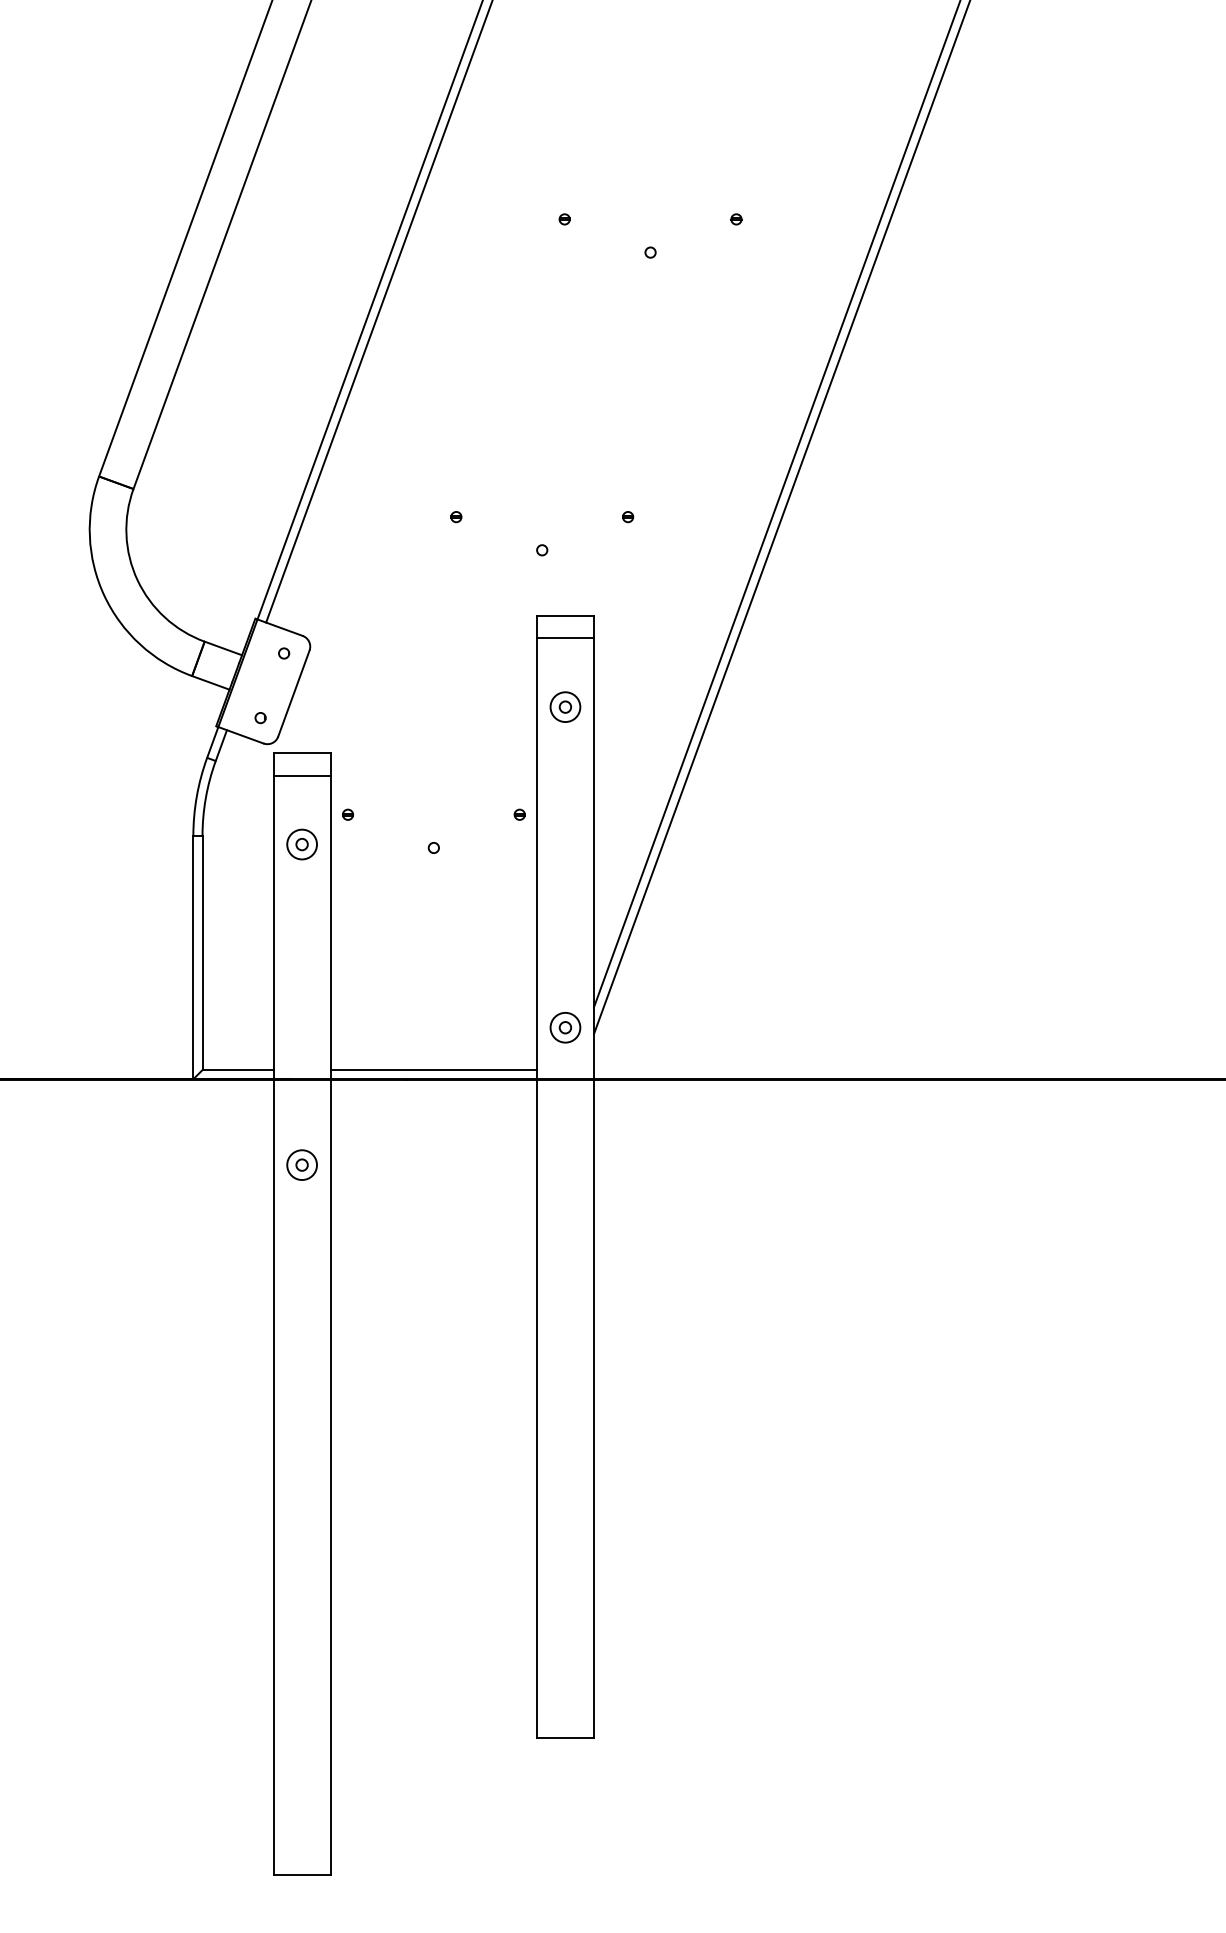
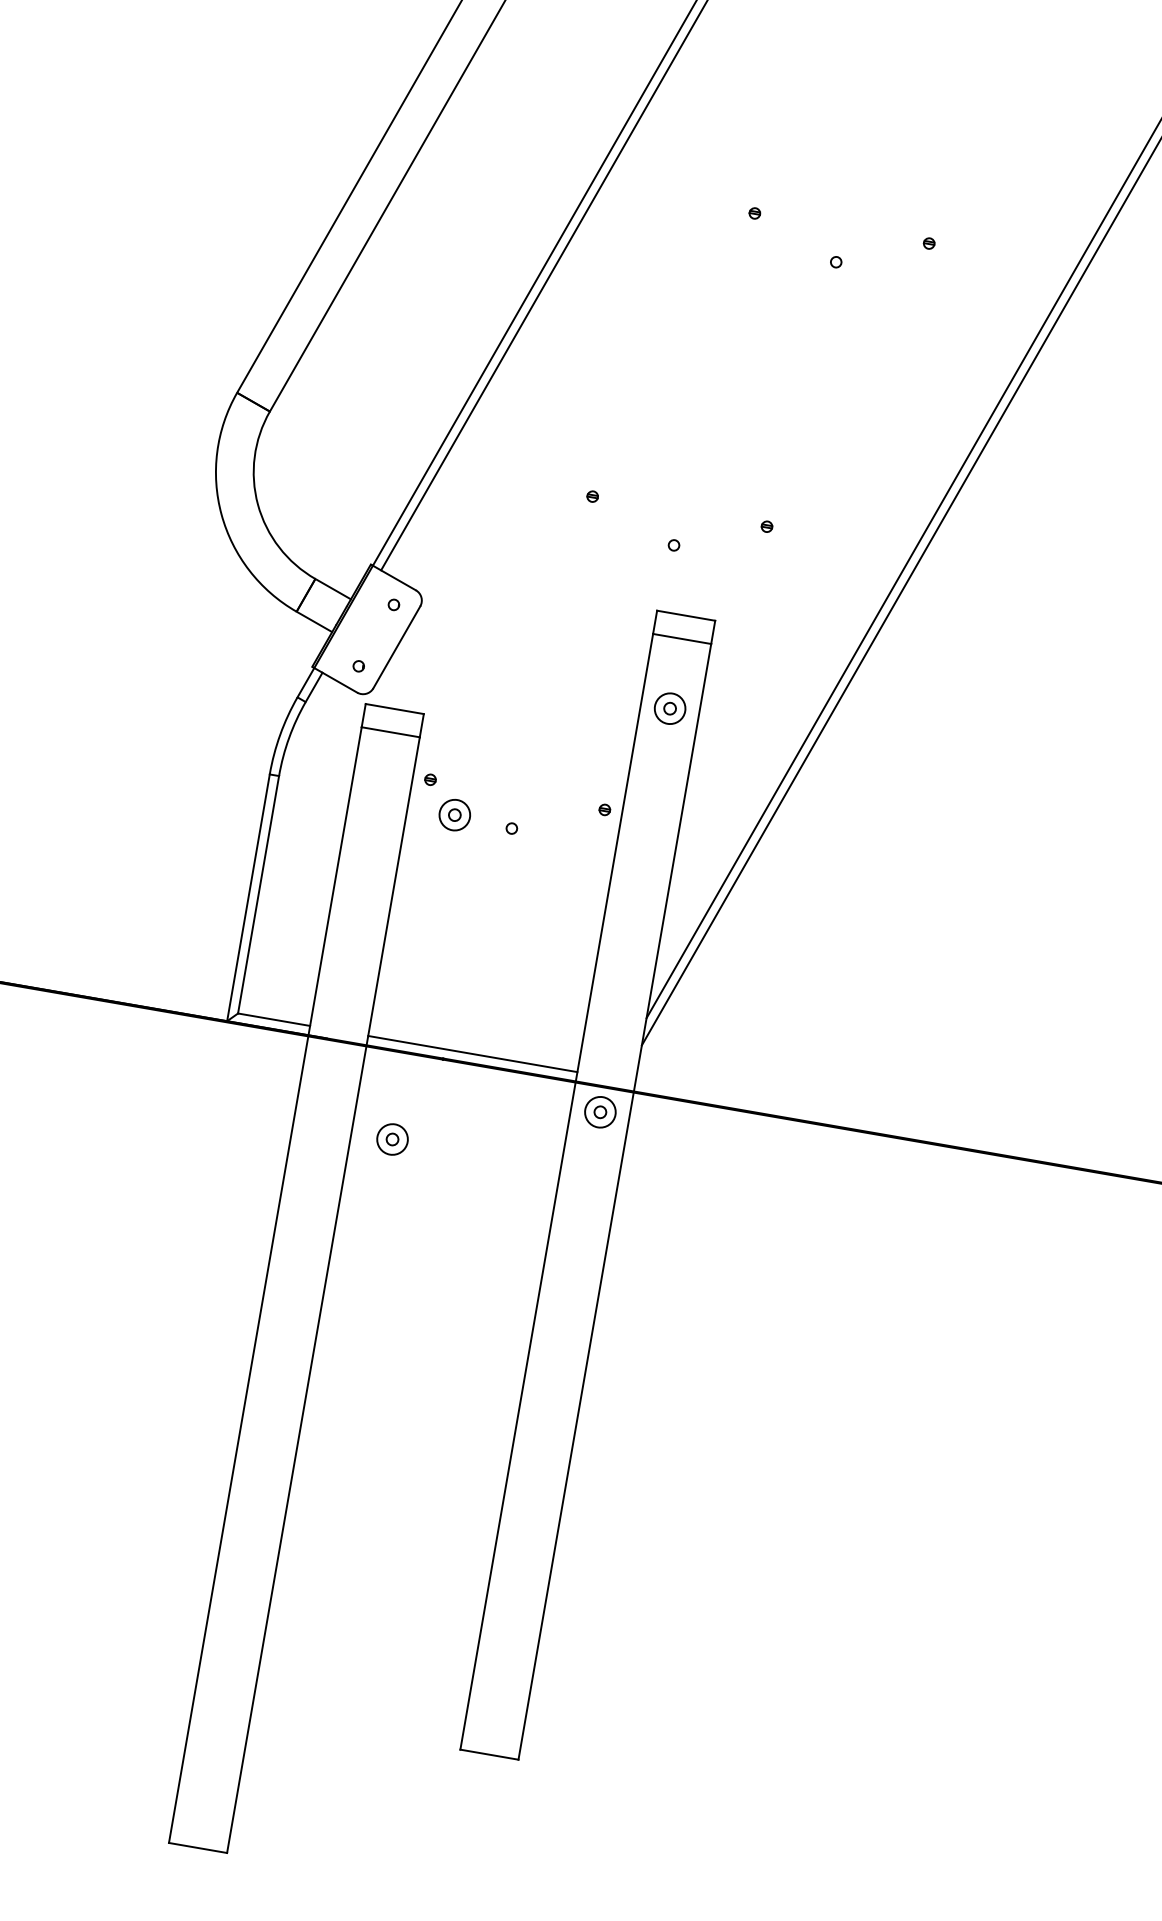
part: (301, 844) -> (454, 814), moved
part: (565, 1027) -> (600, 1112), moved
part: (301, 1164) -> (392, 1138), moved

